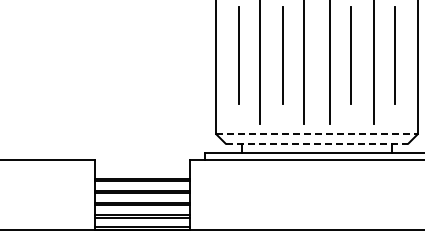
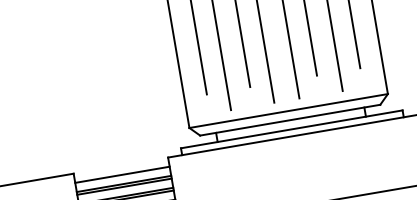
line: (317, 134) -> (289, 111), dashed -> solid
line: (317, 143) -> (290, 119), dashed -> solid
line: (142, 169) -> (122, 175), added

